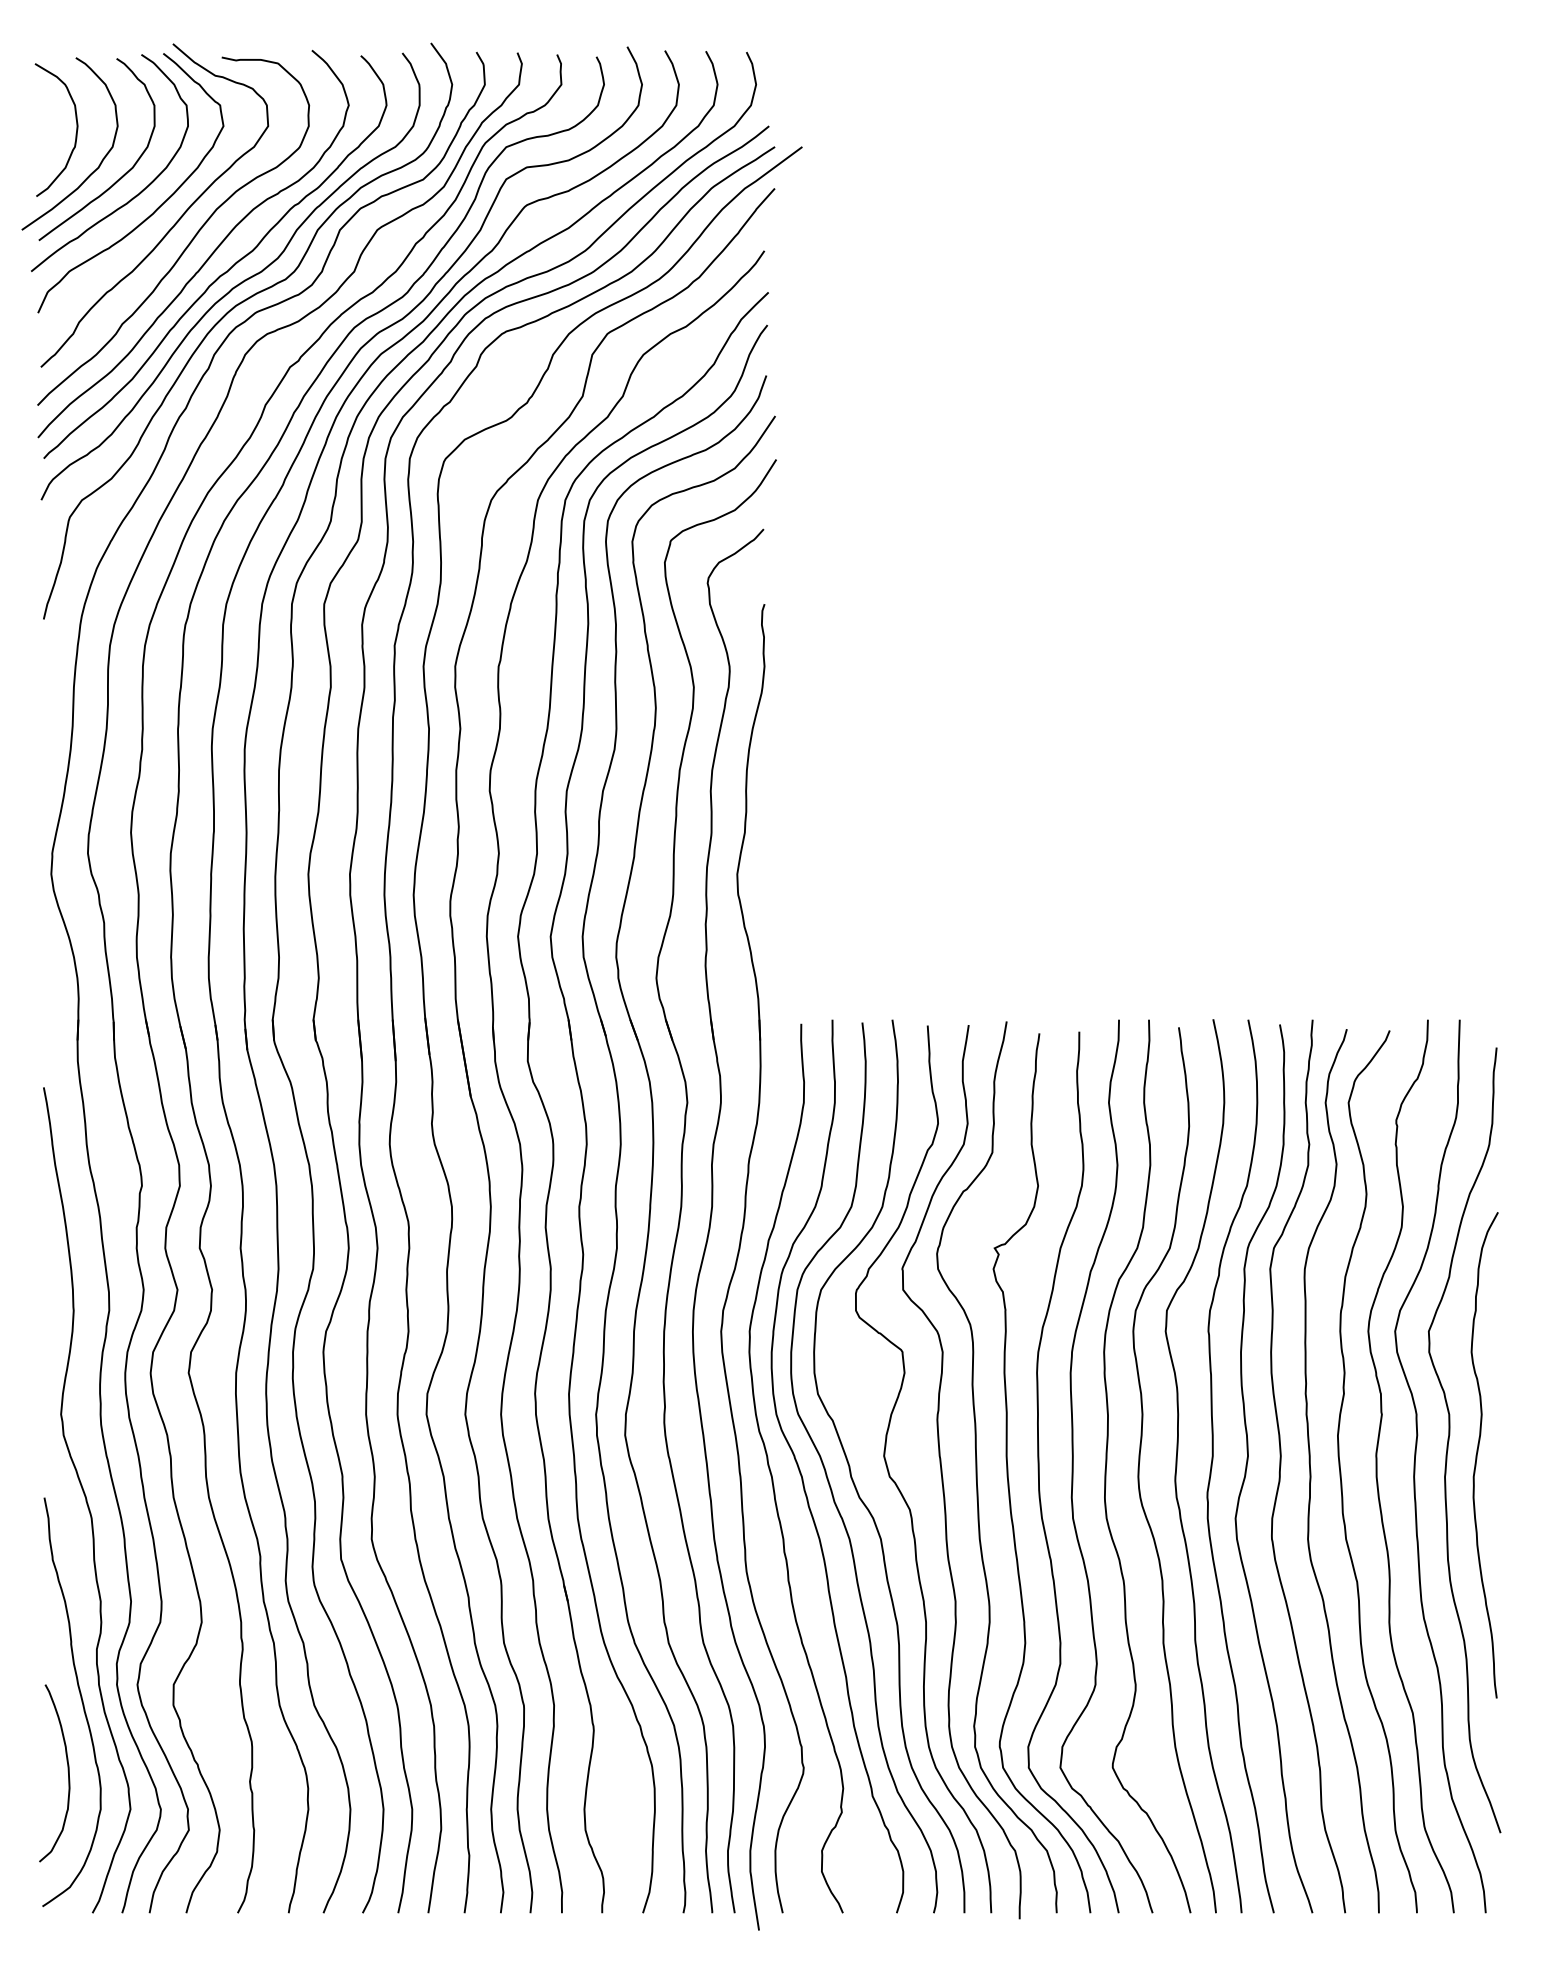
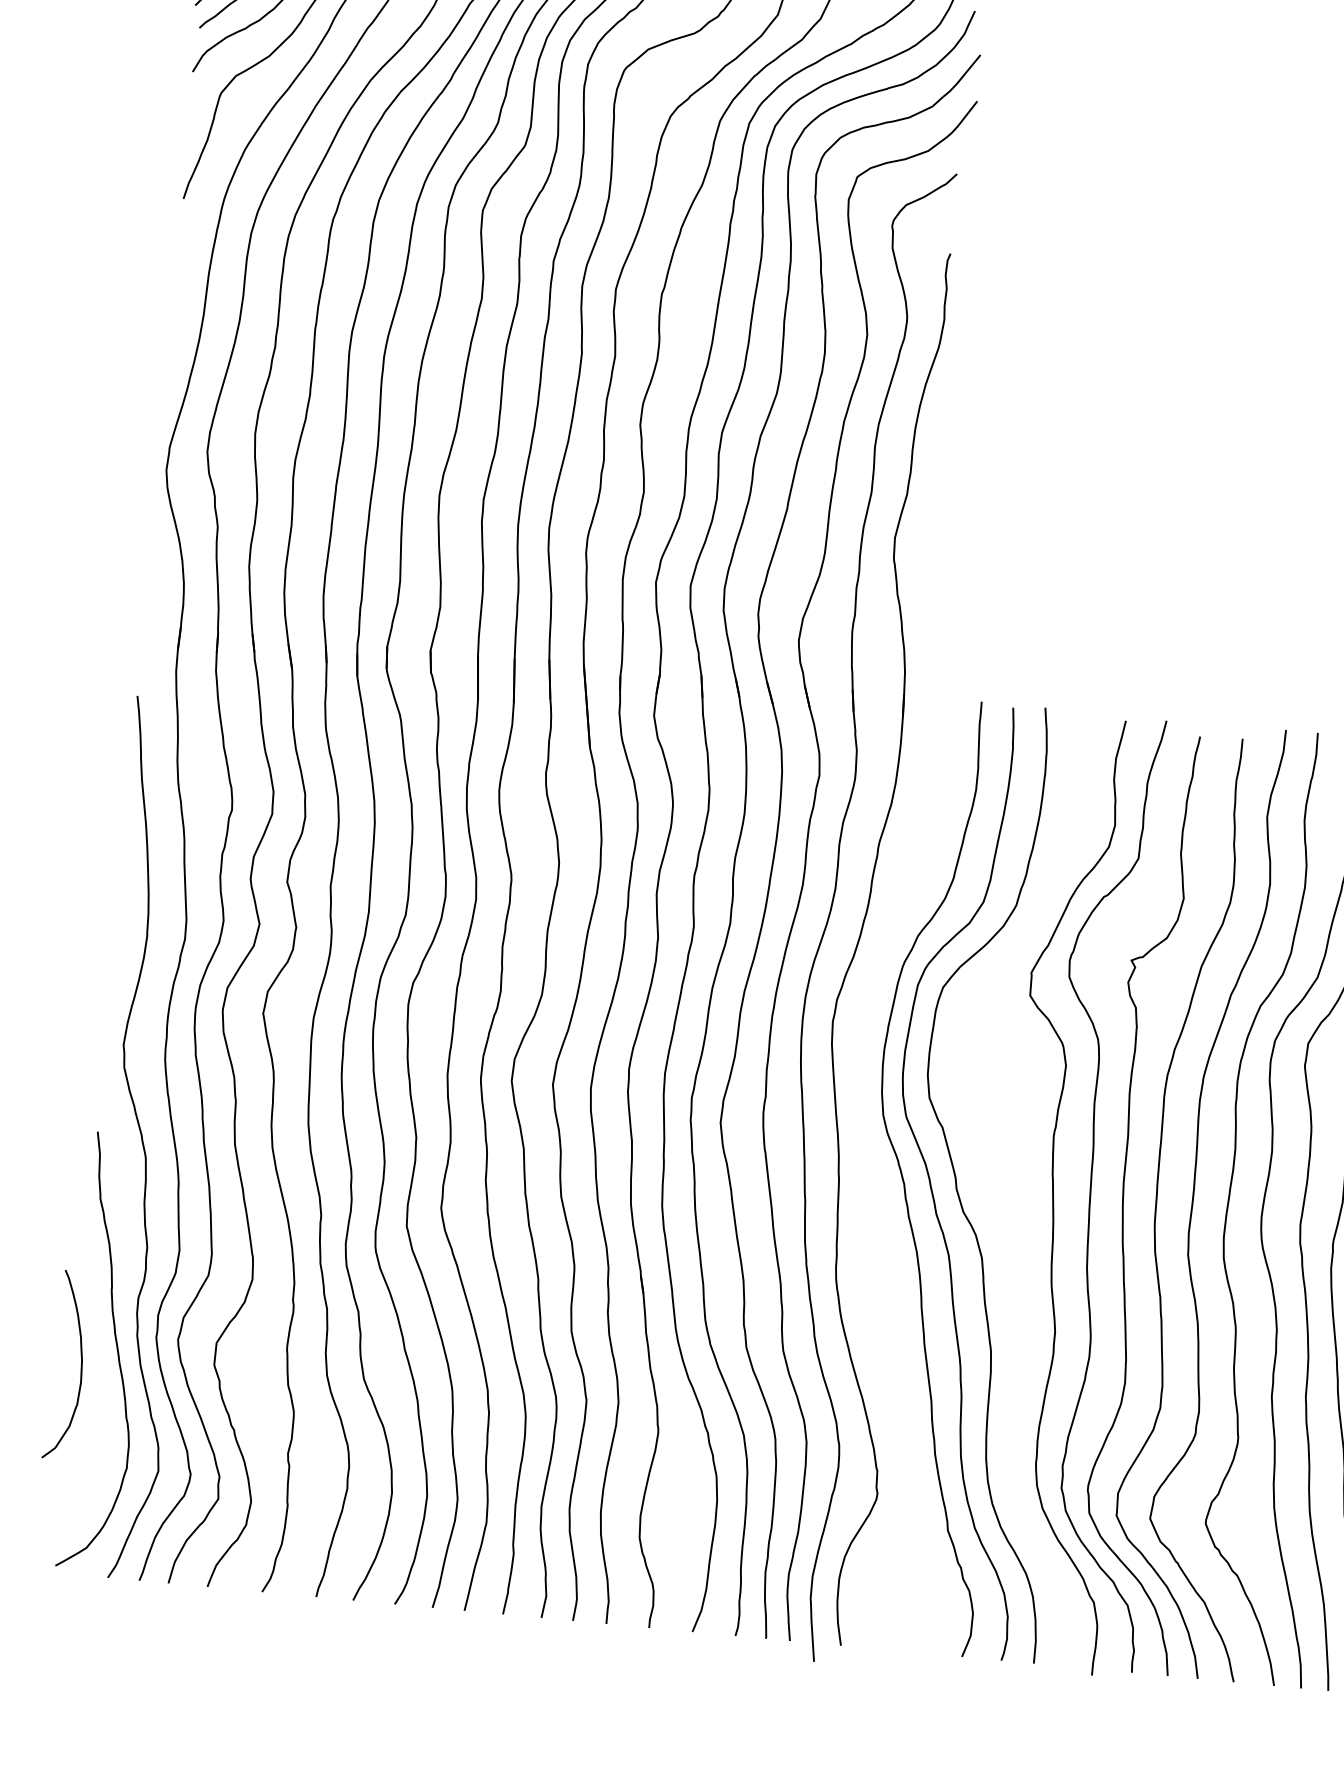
curve: (772, 1474) -> (873, 1178), removed
curve: (897, 1484) -> (1005, 1201), removed
curve: (67, 1771) -> (80, 1364), moved

